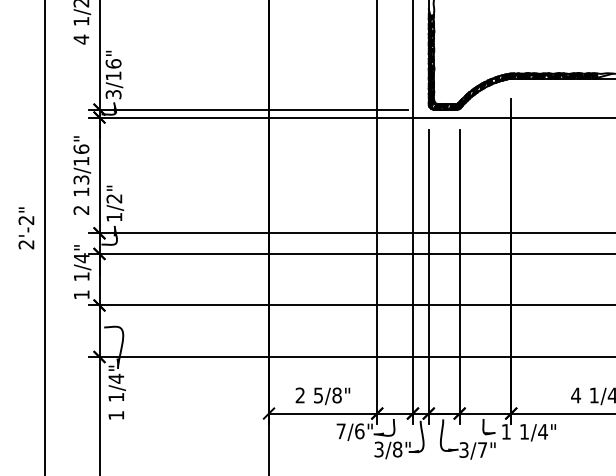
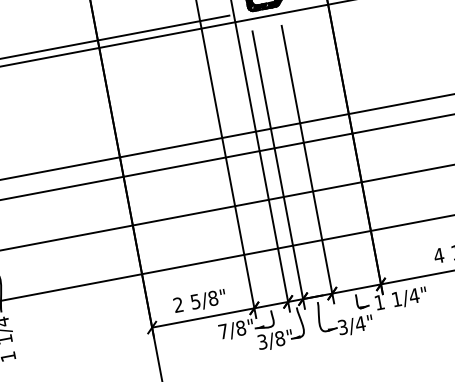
text: (359, 431) -> (240, 328), 7/6" -> 7/8"
text: (482, 449) -> (360, 323), 3/7" -> 3/4"

